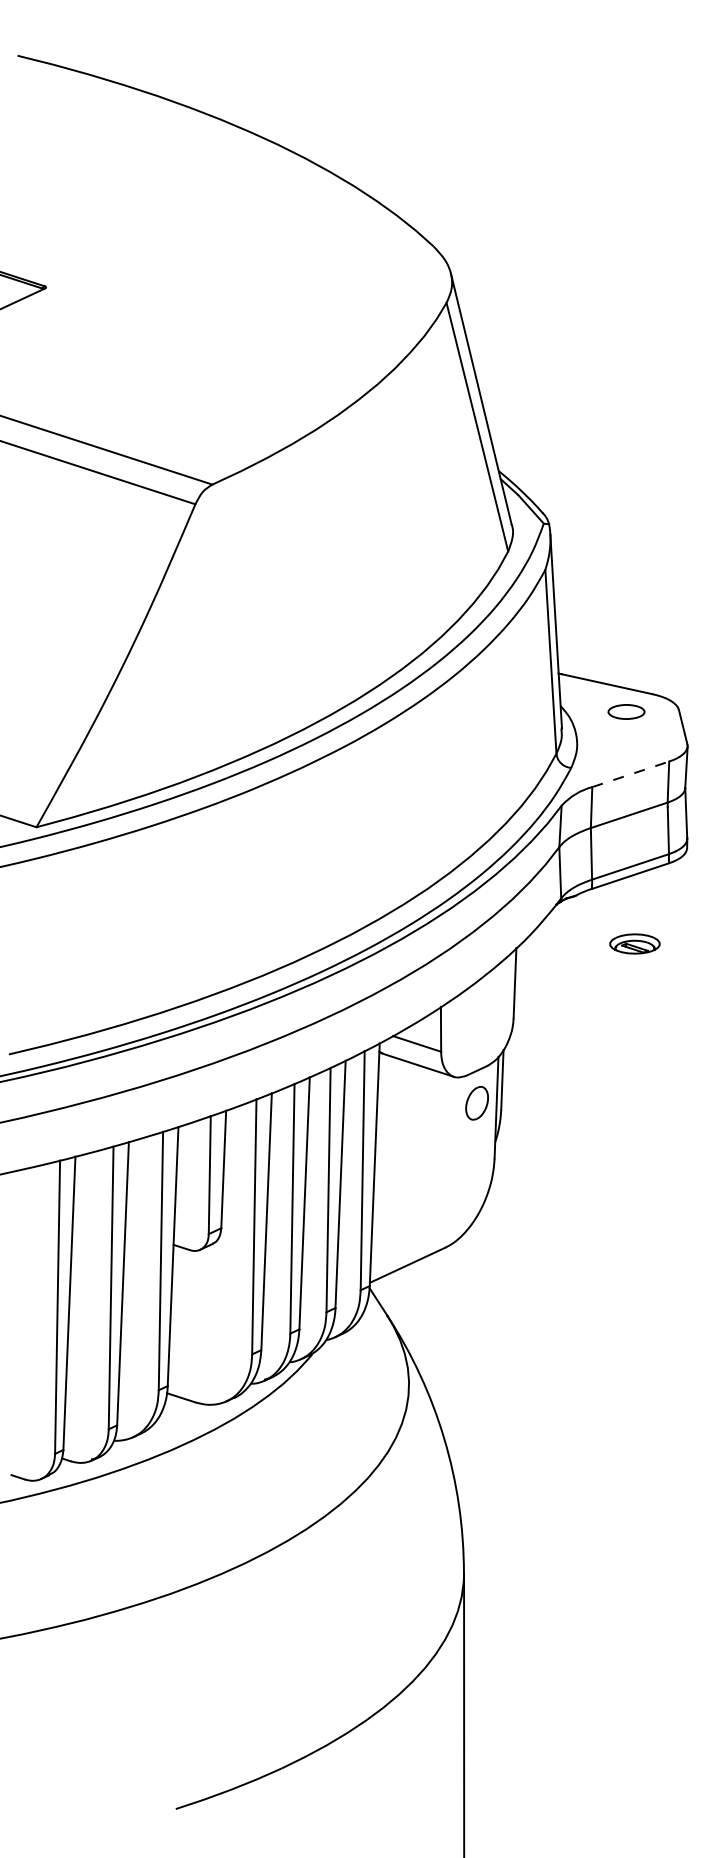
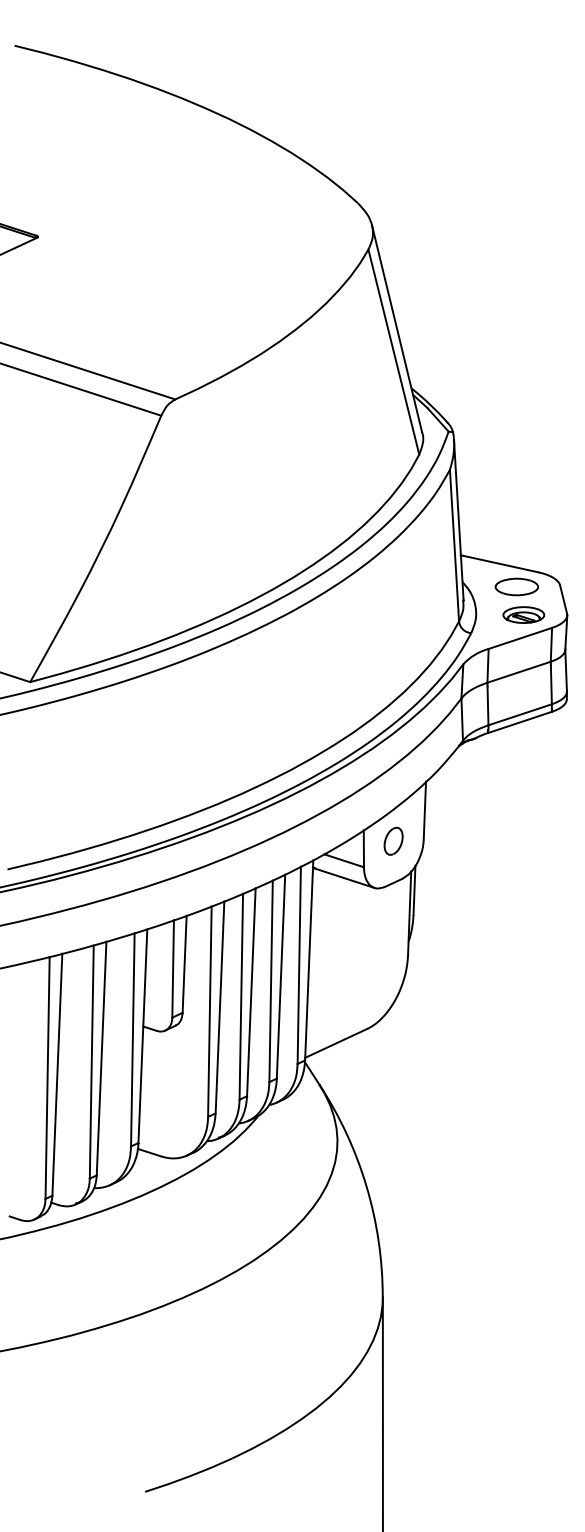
part: (626, 711) -> (516, 586), size x1.43
line: (630, 774) -> (520, 638), dashed -> solid
part: (634, 943) -> (523, 614), moved
part: (476, 1103) -> (393, 841), moved

